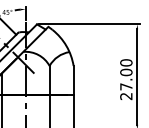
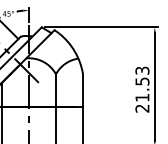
text: (126, 74) -> (142, 83), 27.00 -> 21.53

